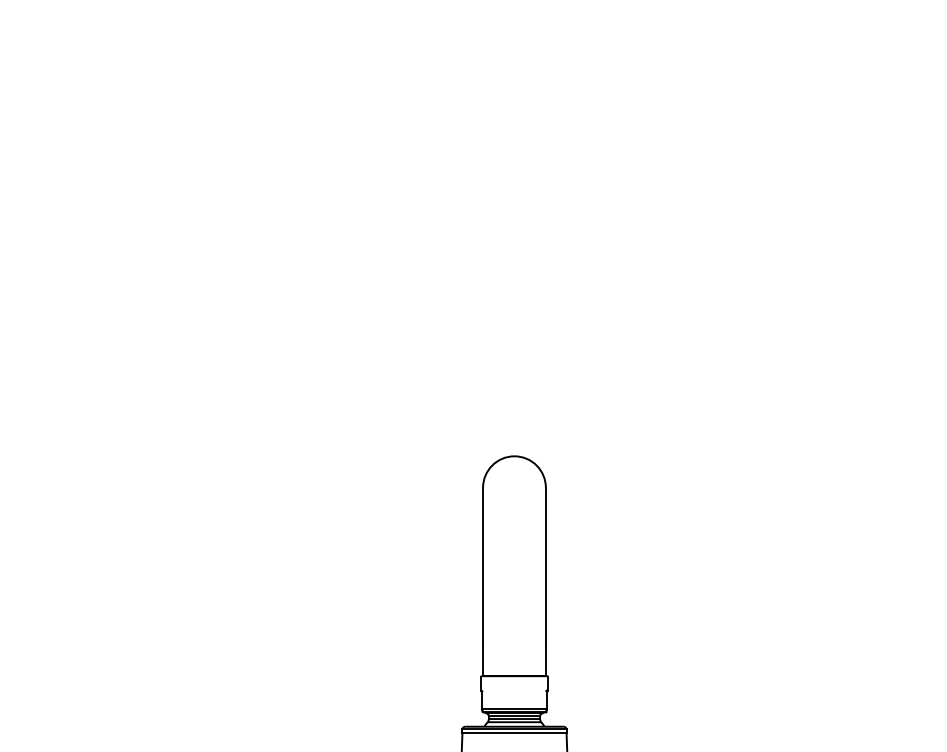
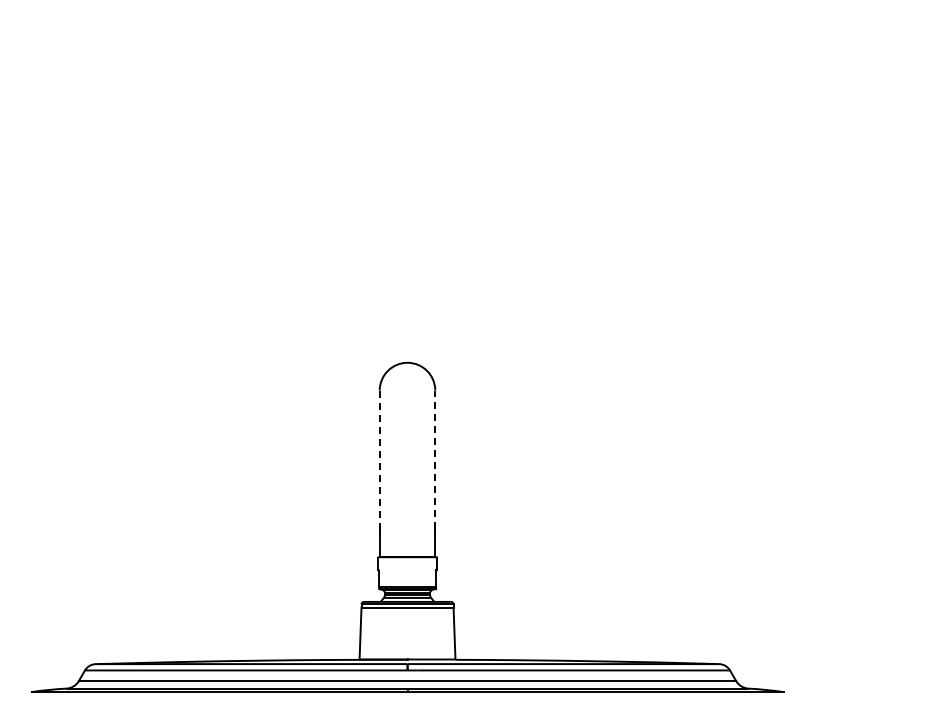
line: (546, 565) -> (435, 459), solid -> dashed
line: (482, 566) -> (379, 460), solid -> dashed

